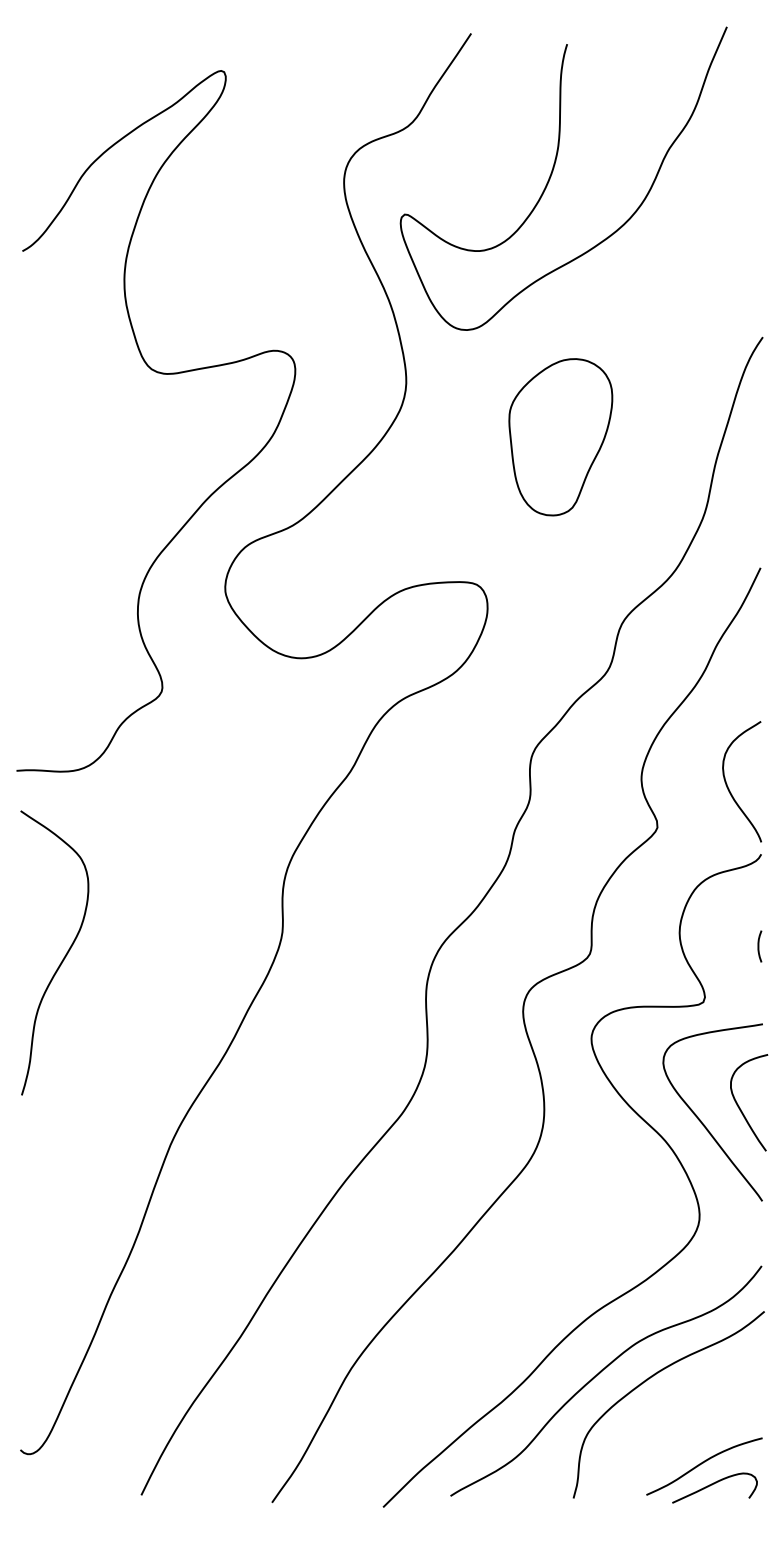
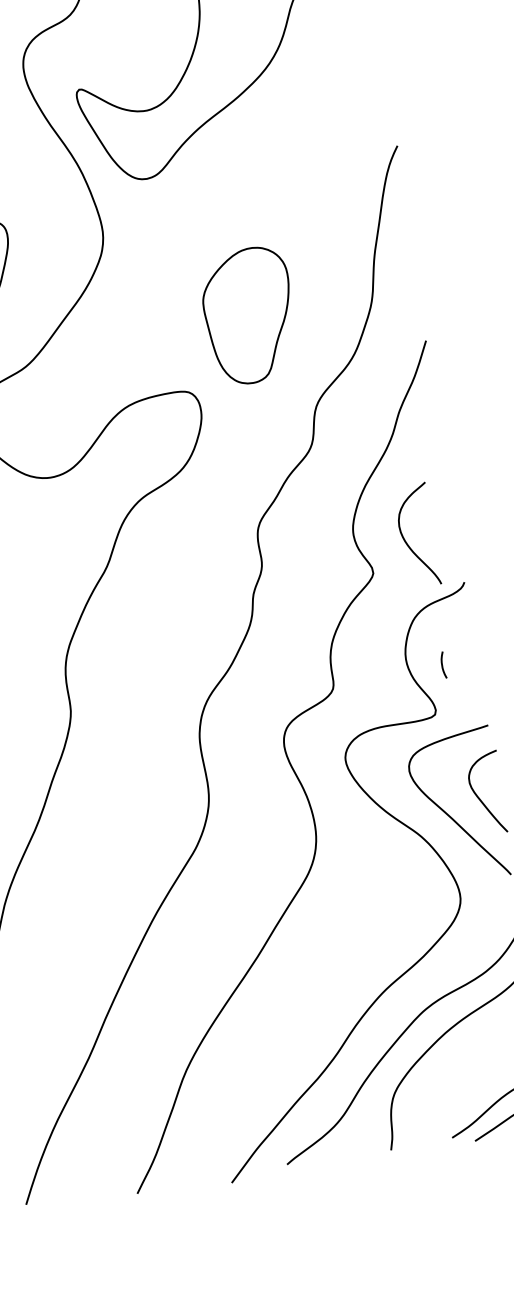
part: (560, 437) -> (249, 316), moved
curve: (729, 788) -> (407, 542), moved
curve: (759, 946) -> (443, 665), moved

